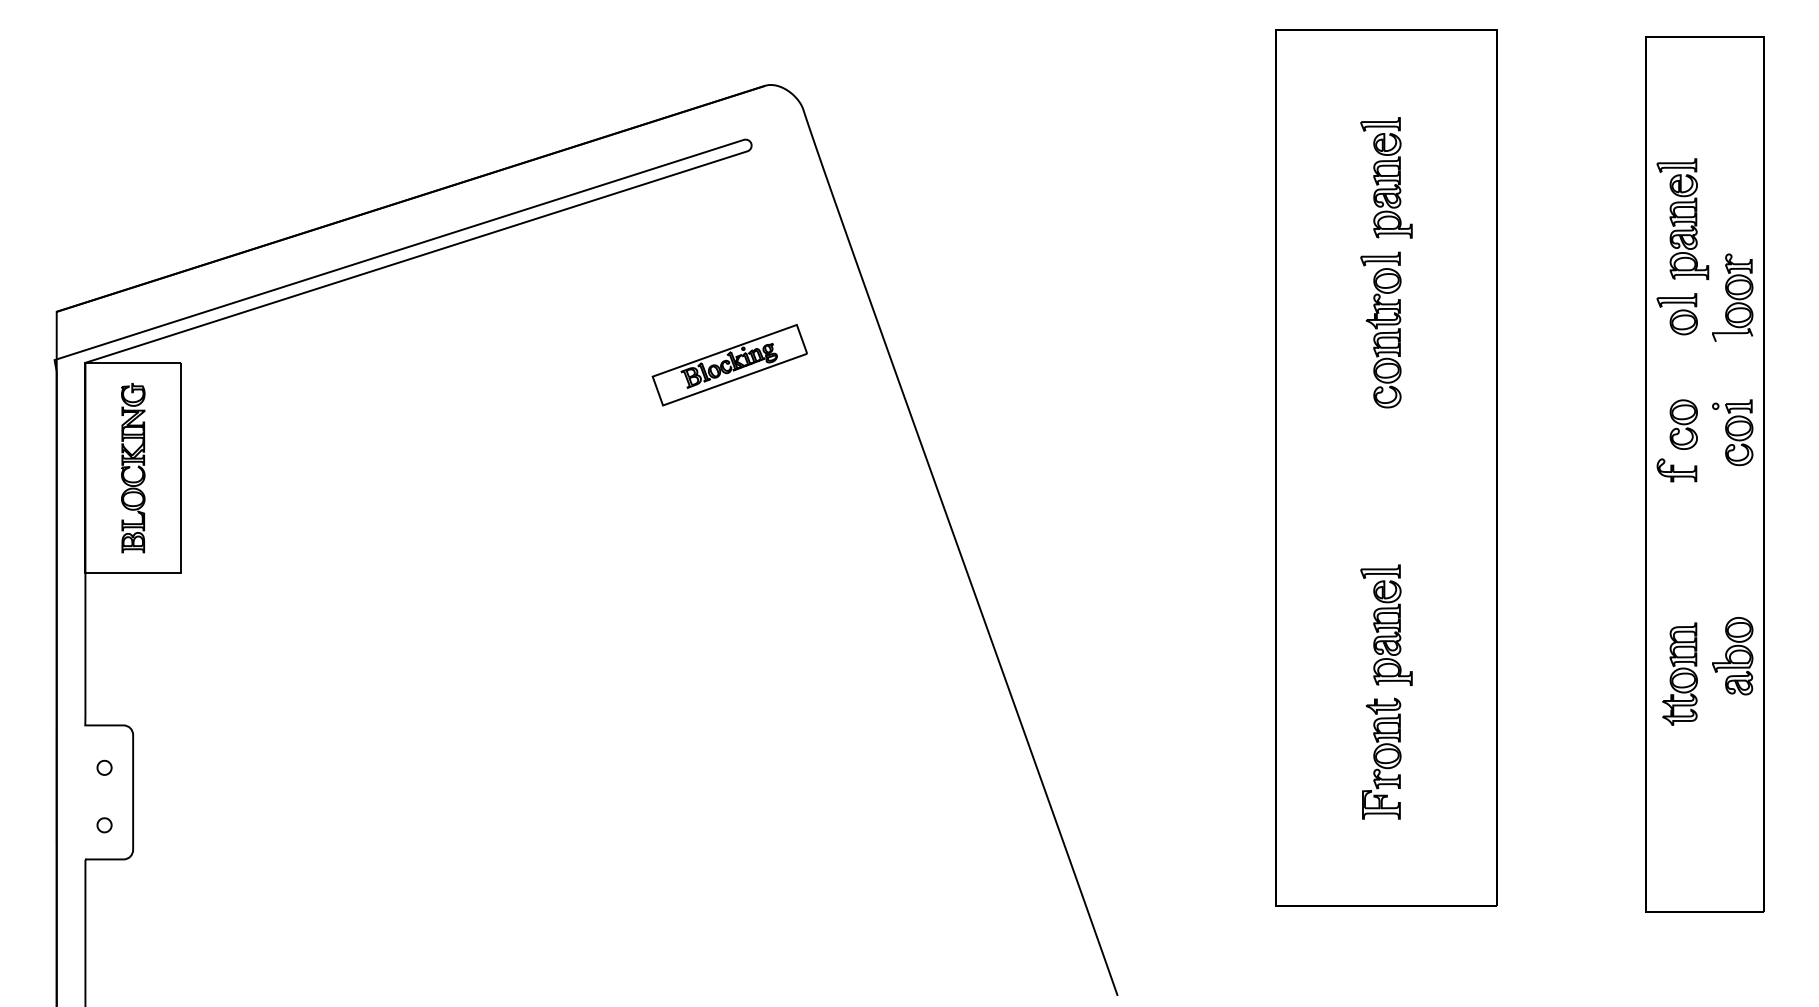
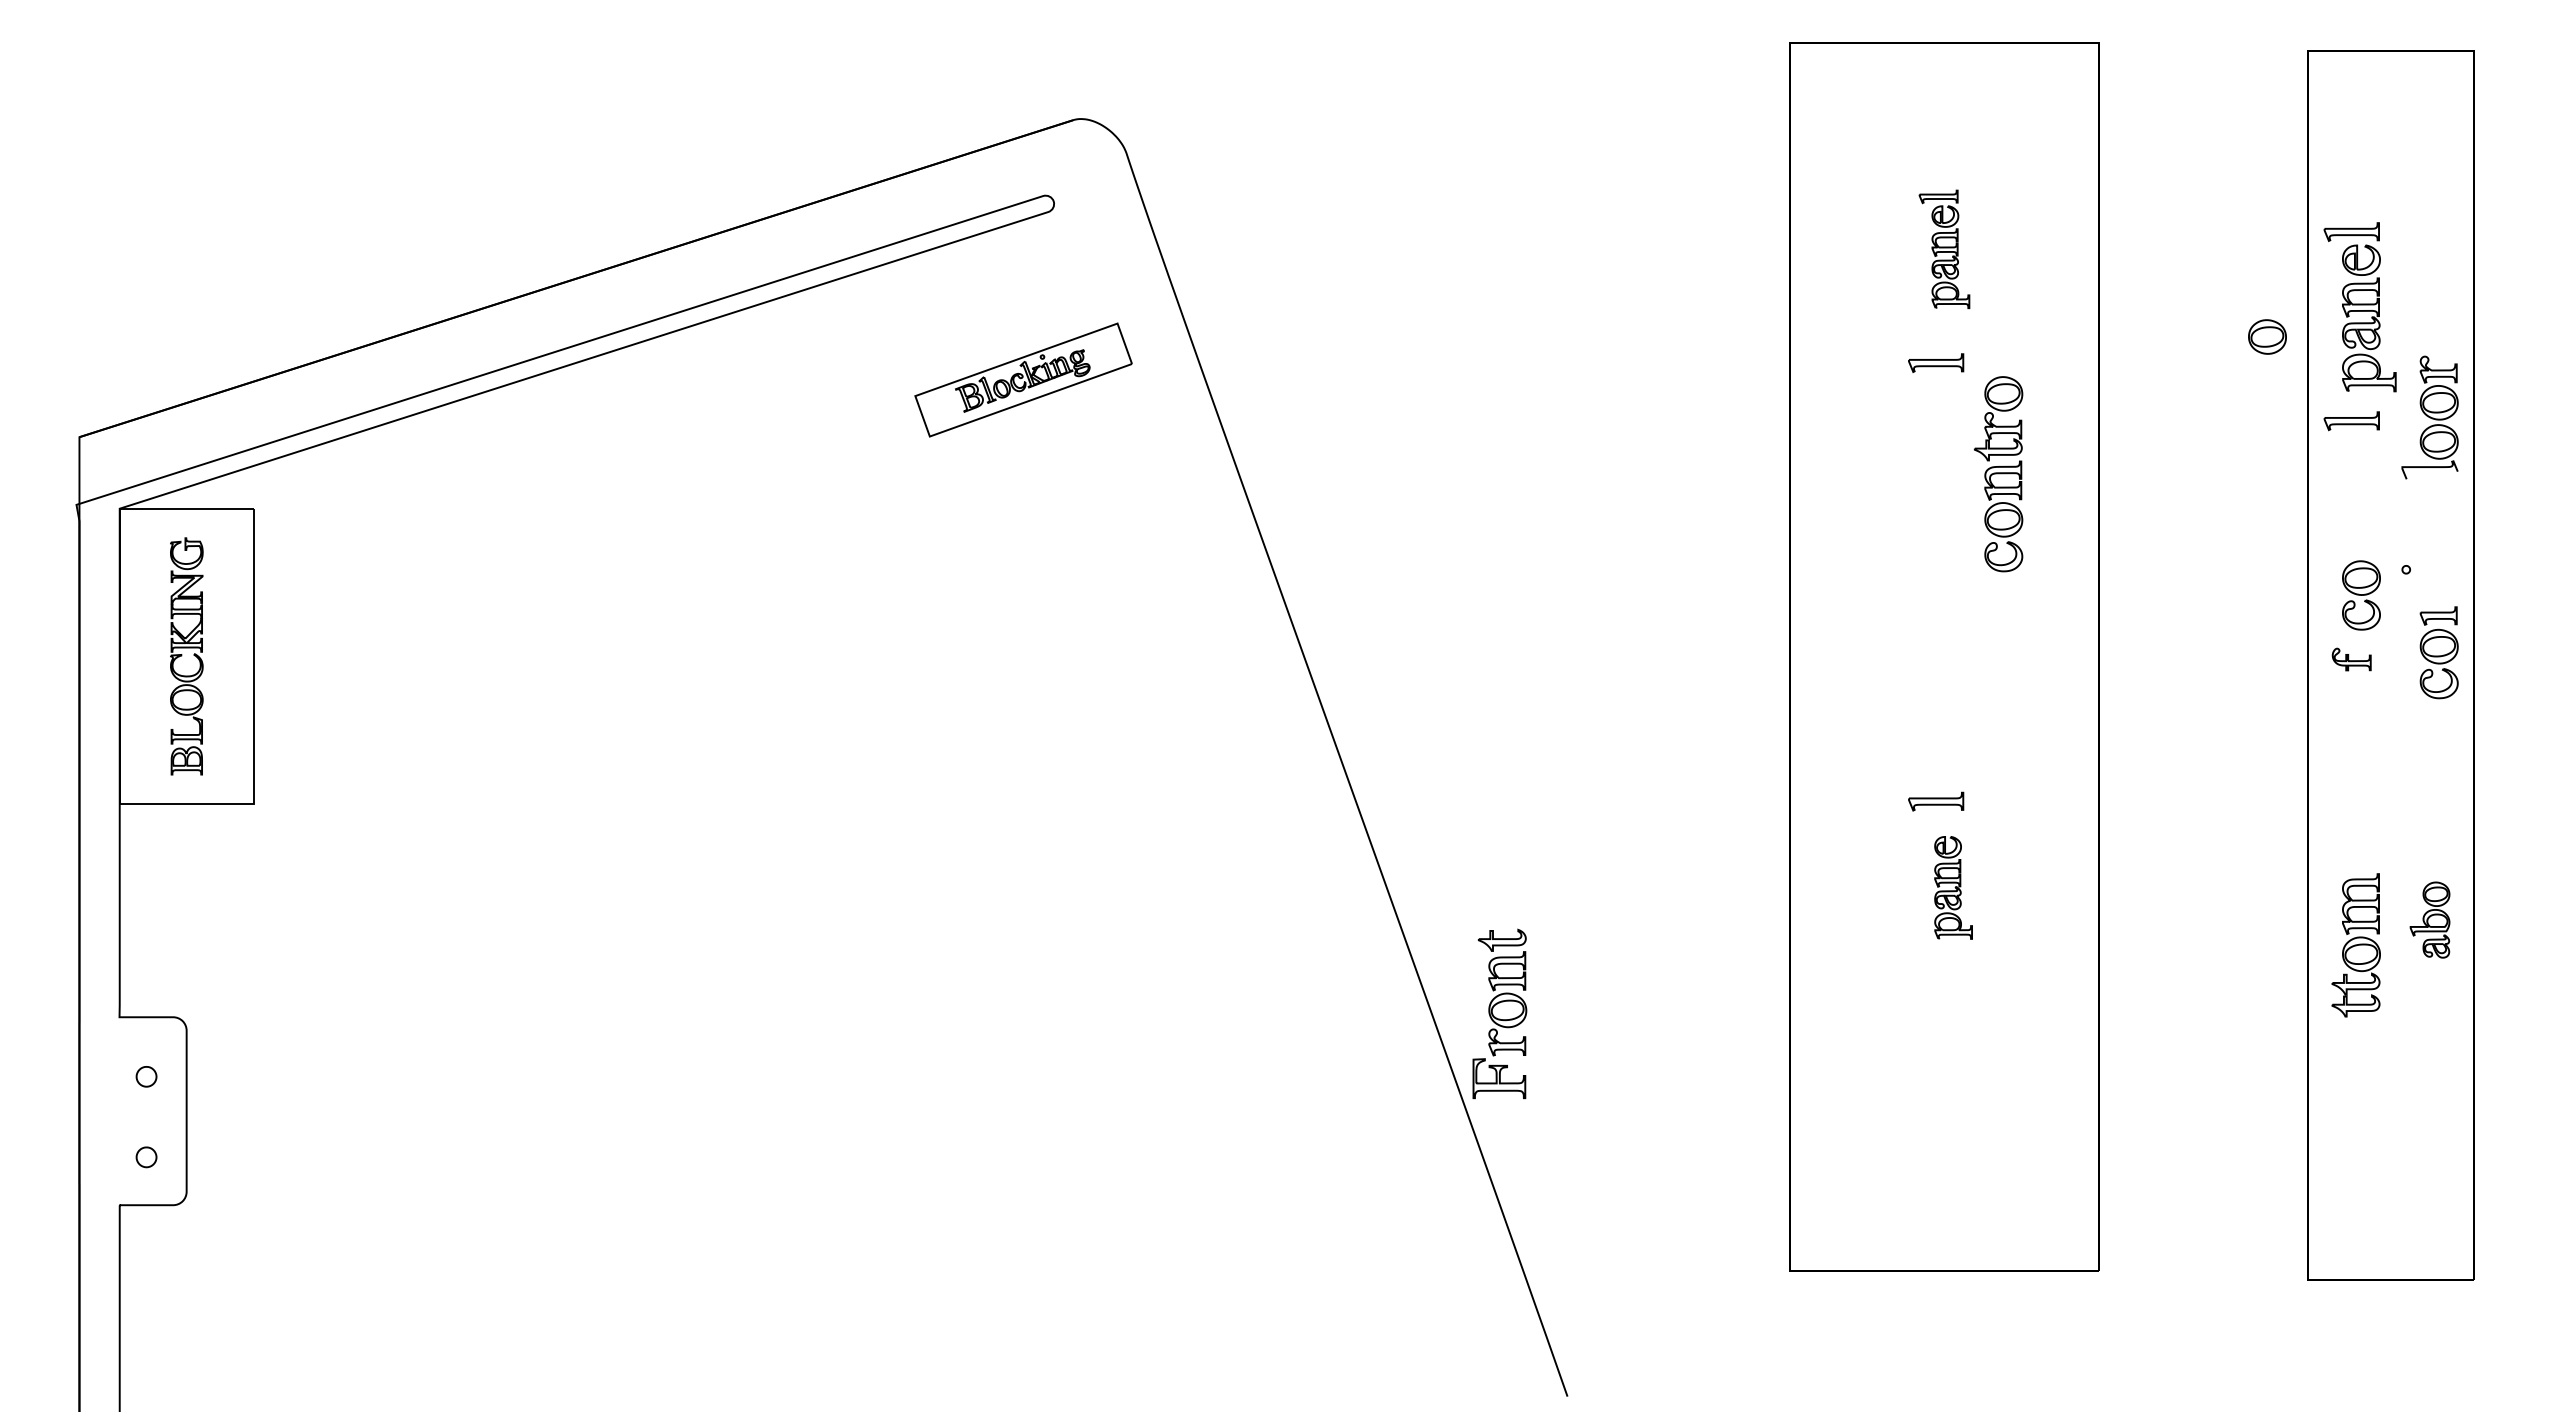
part: (1386, 178) -> (1944, 249), size x0.7
part: (1683, 322) -> (2267, 336), moved
part: (1383, 338) -> (1998, 474), moved
part: (729, 364) -> (1023, 379), moved
part: (1738, 432) -> (2438, 652), moved
part: (1676, 470) -> (2351, 659), size x0.7
part: (1392, 632) -> (1953, 887), size x0.7
part: (1732, 655) -> (2429, 919), size x0.7
part: (1381, 758) -> (1499, 1013), moved

